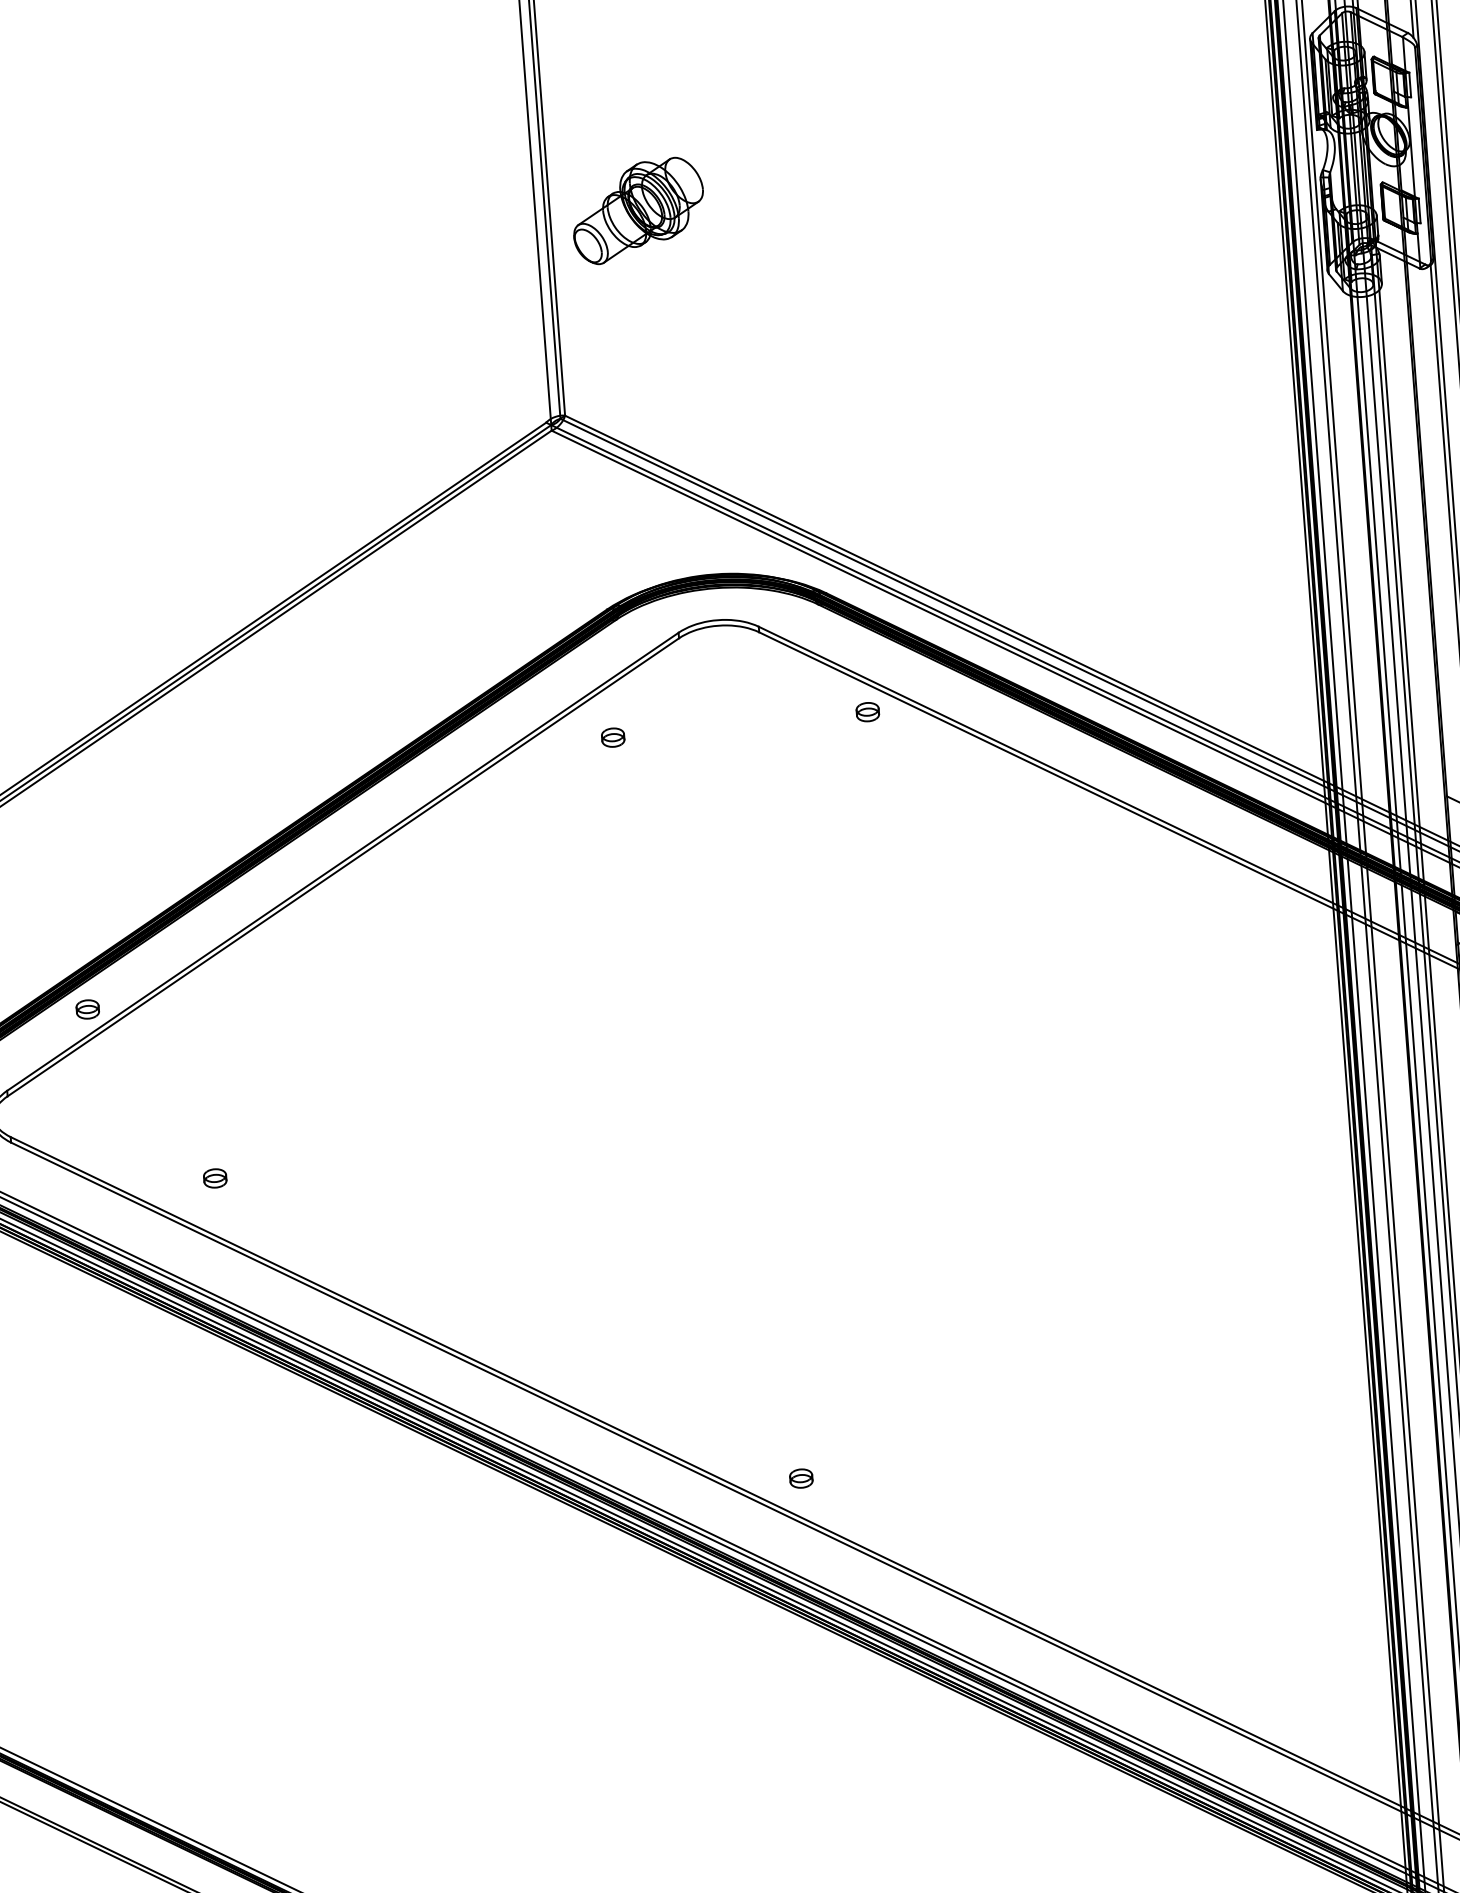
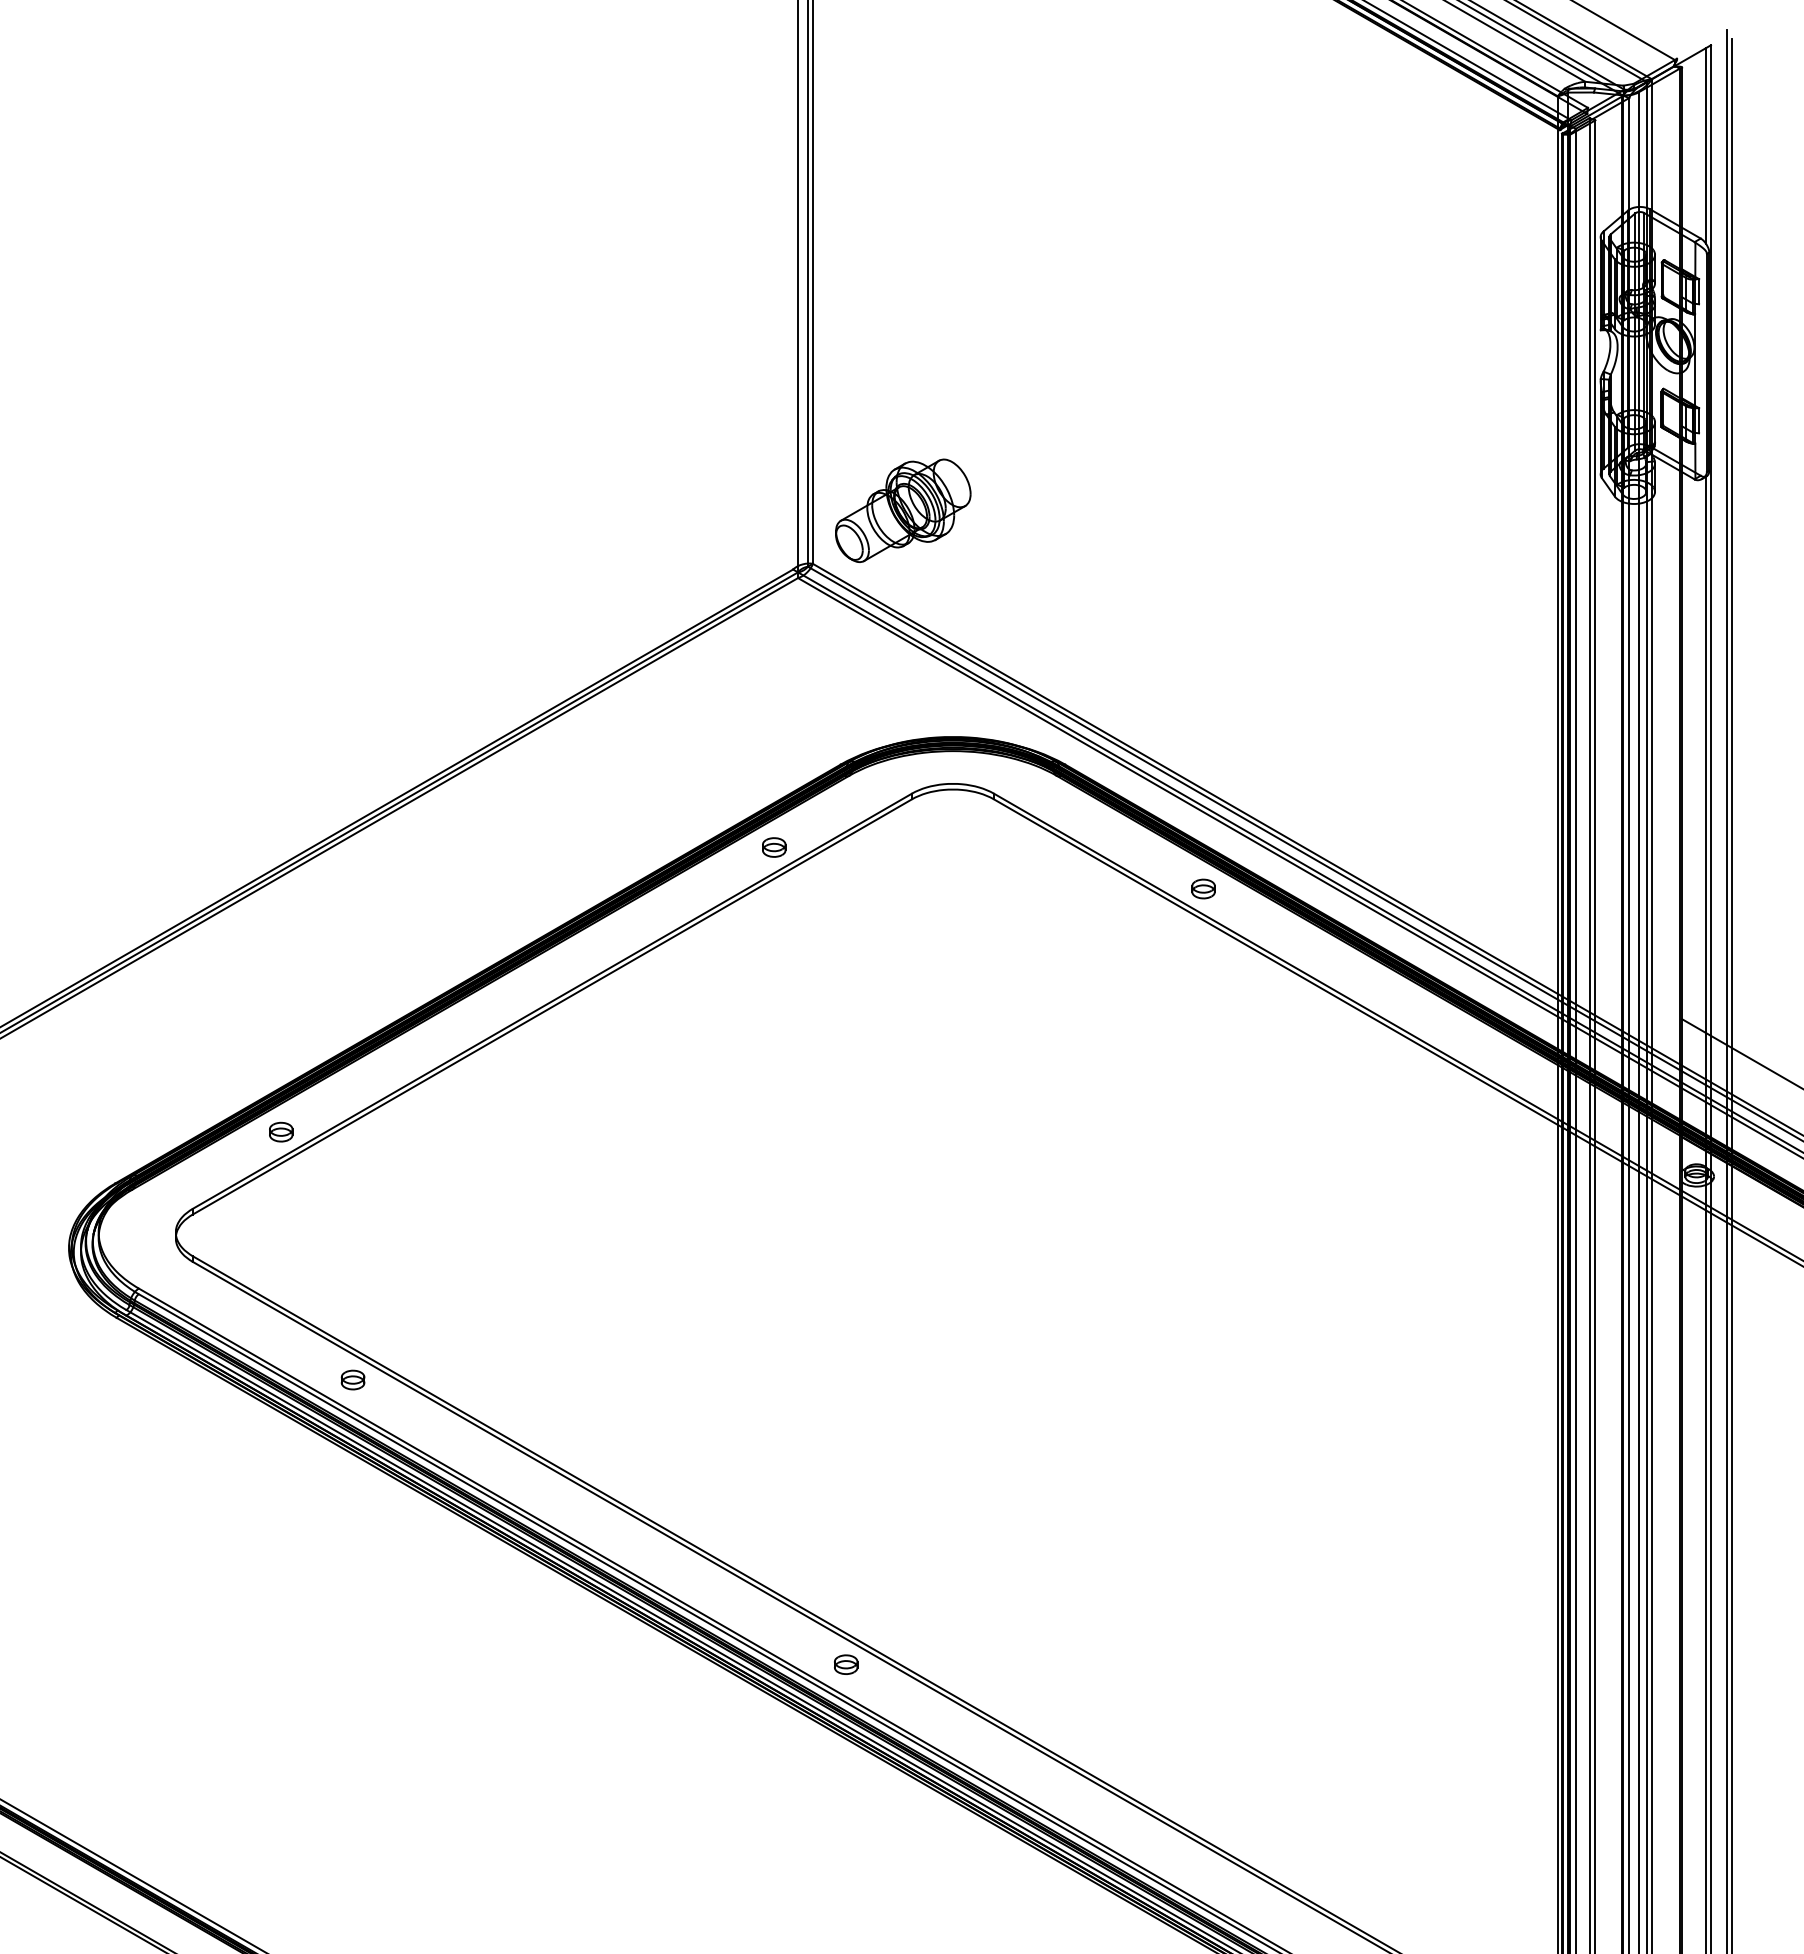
part: (638, 210) -> (903, 510), moved
part: (867, 711) -> (1203, 888), moved
part: (613, 737) -> (774, 847), moved
part: (214, 1177) -> (352, 1379), moved
part: (801, 1478) -> (846, 1664), moved

